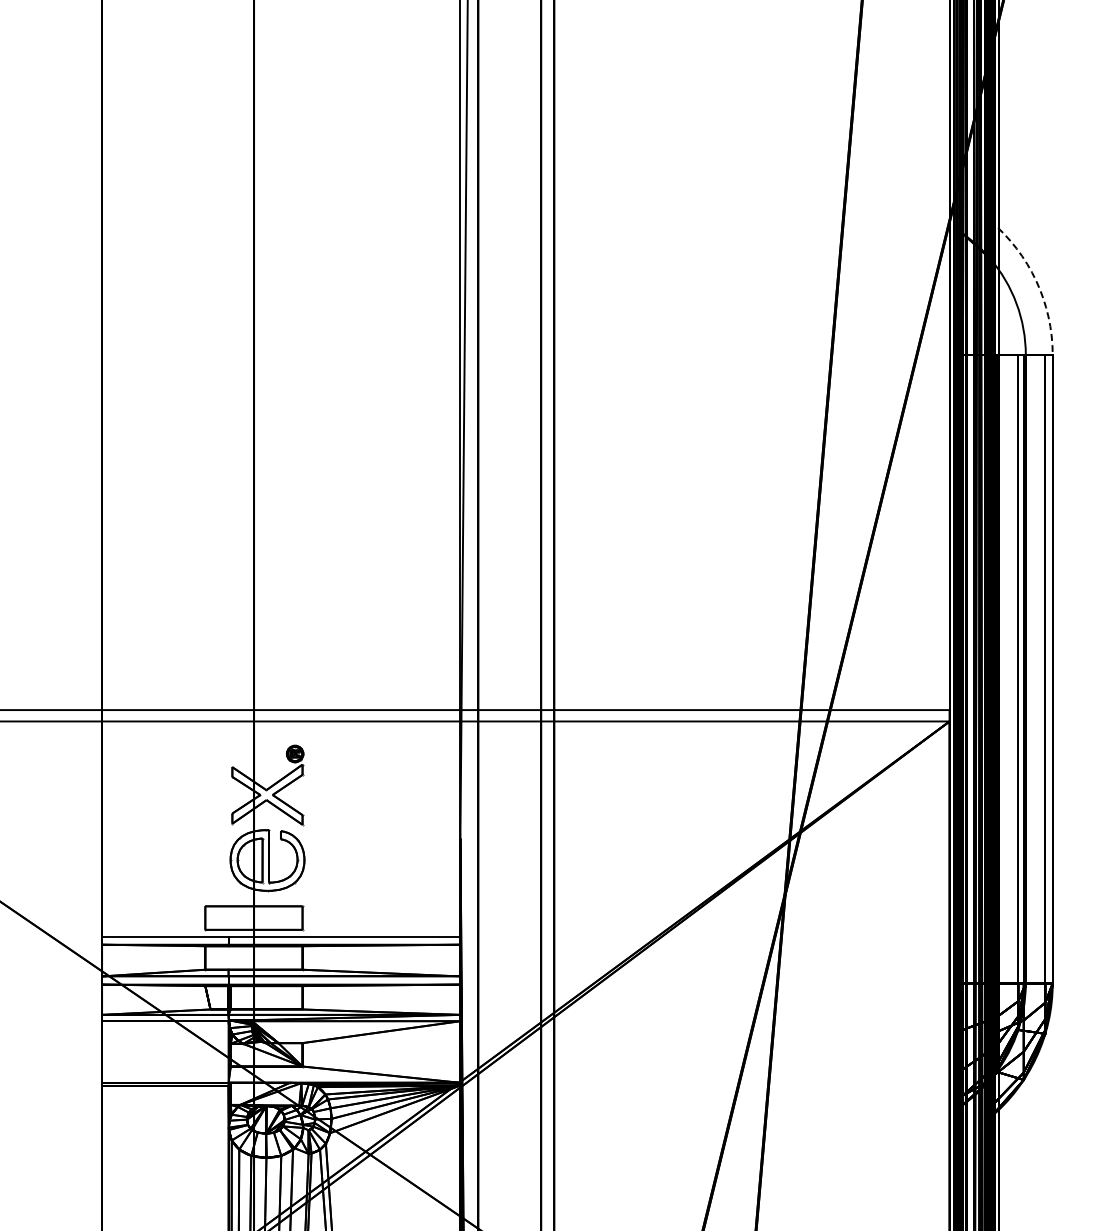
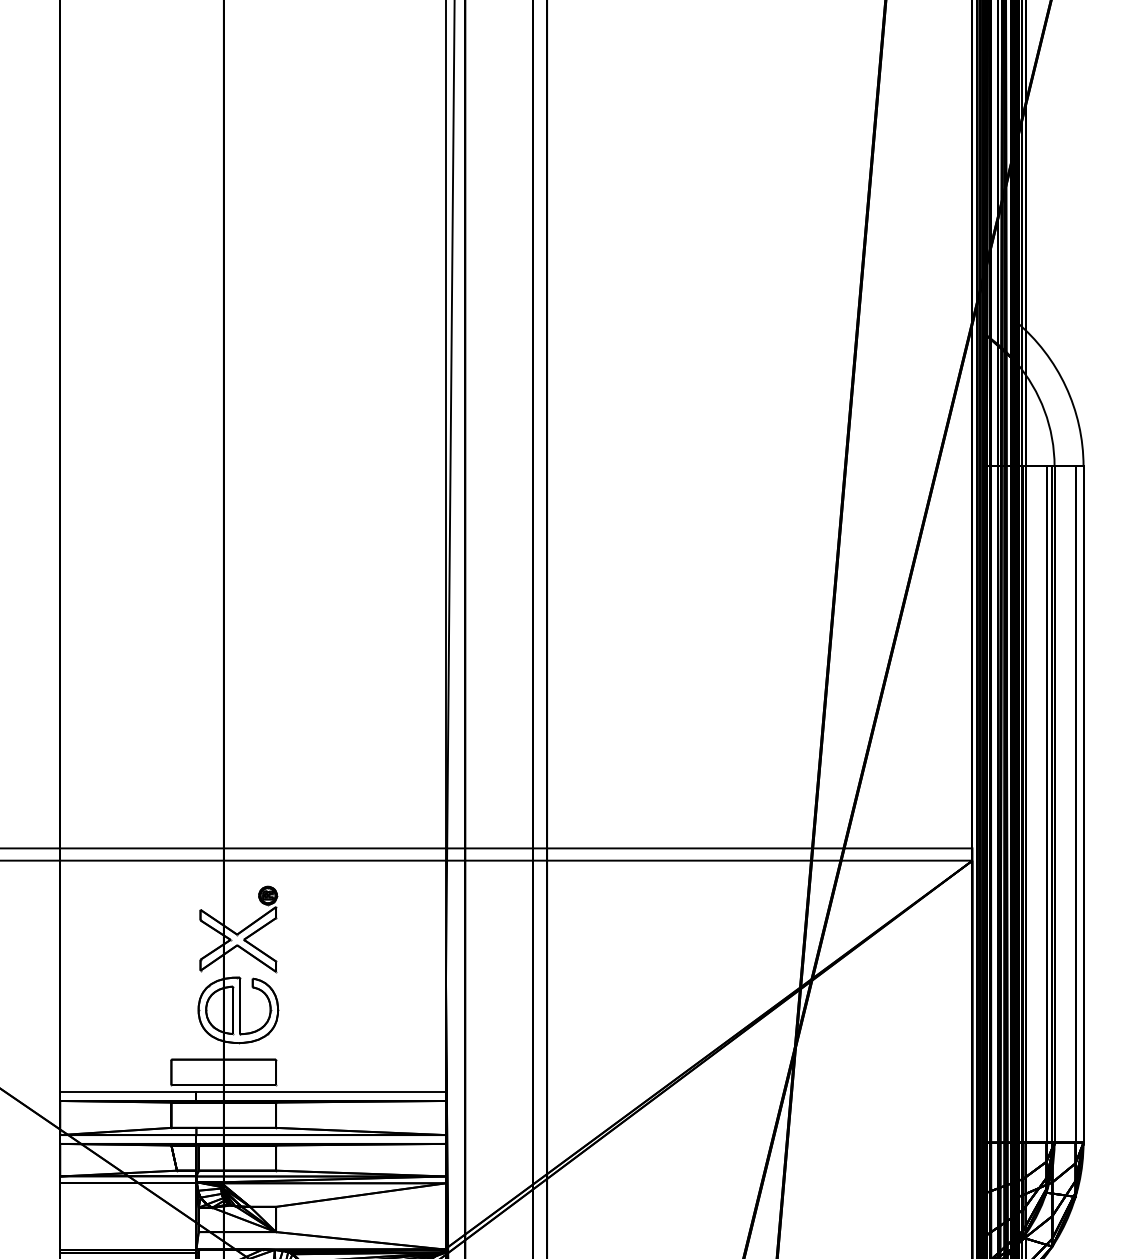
arc: (1036, 280) -> (1066, 385), dashed -> solid

